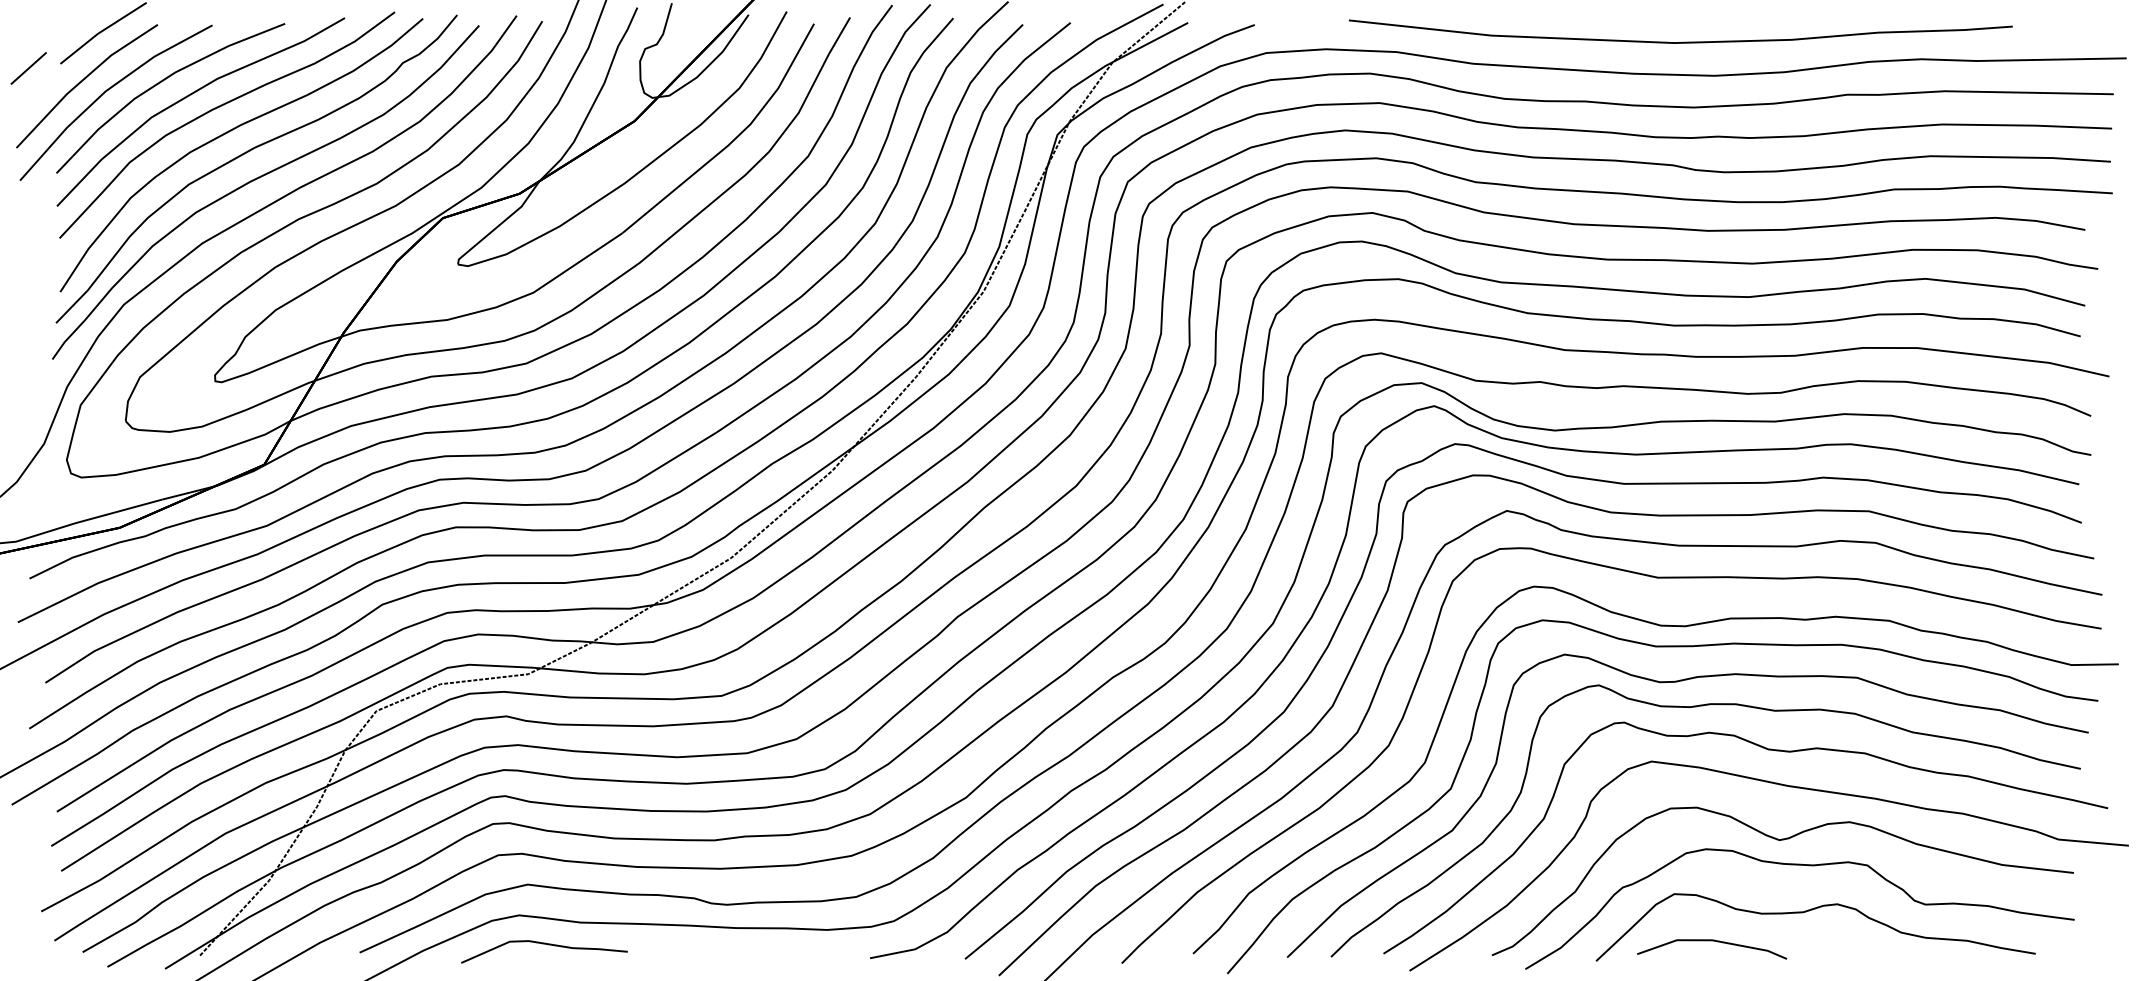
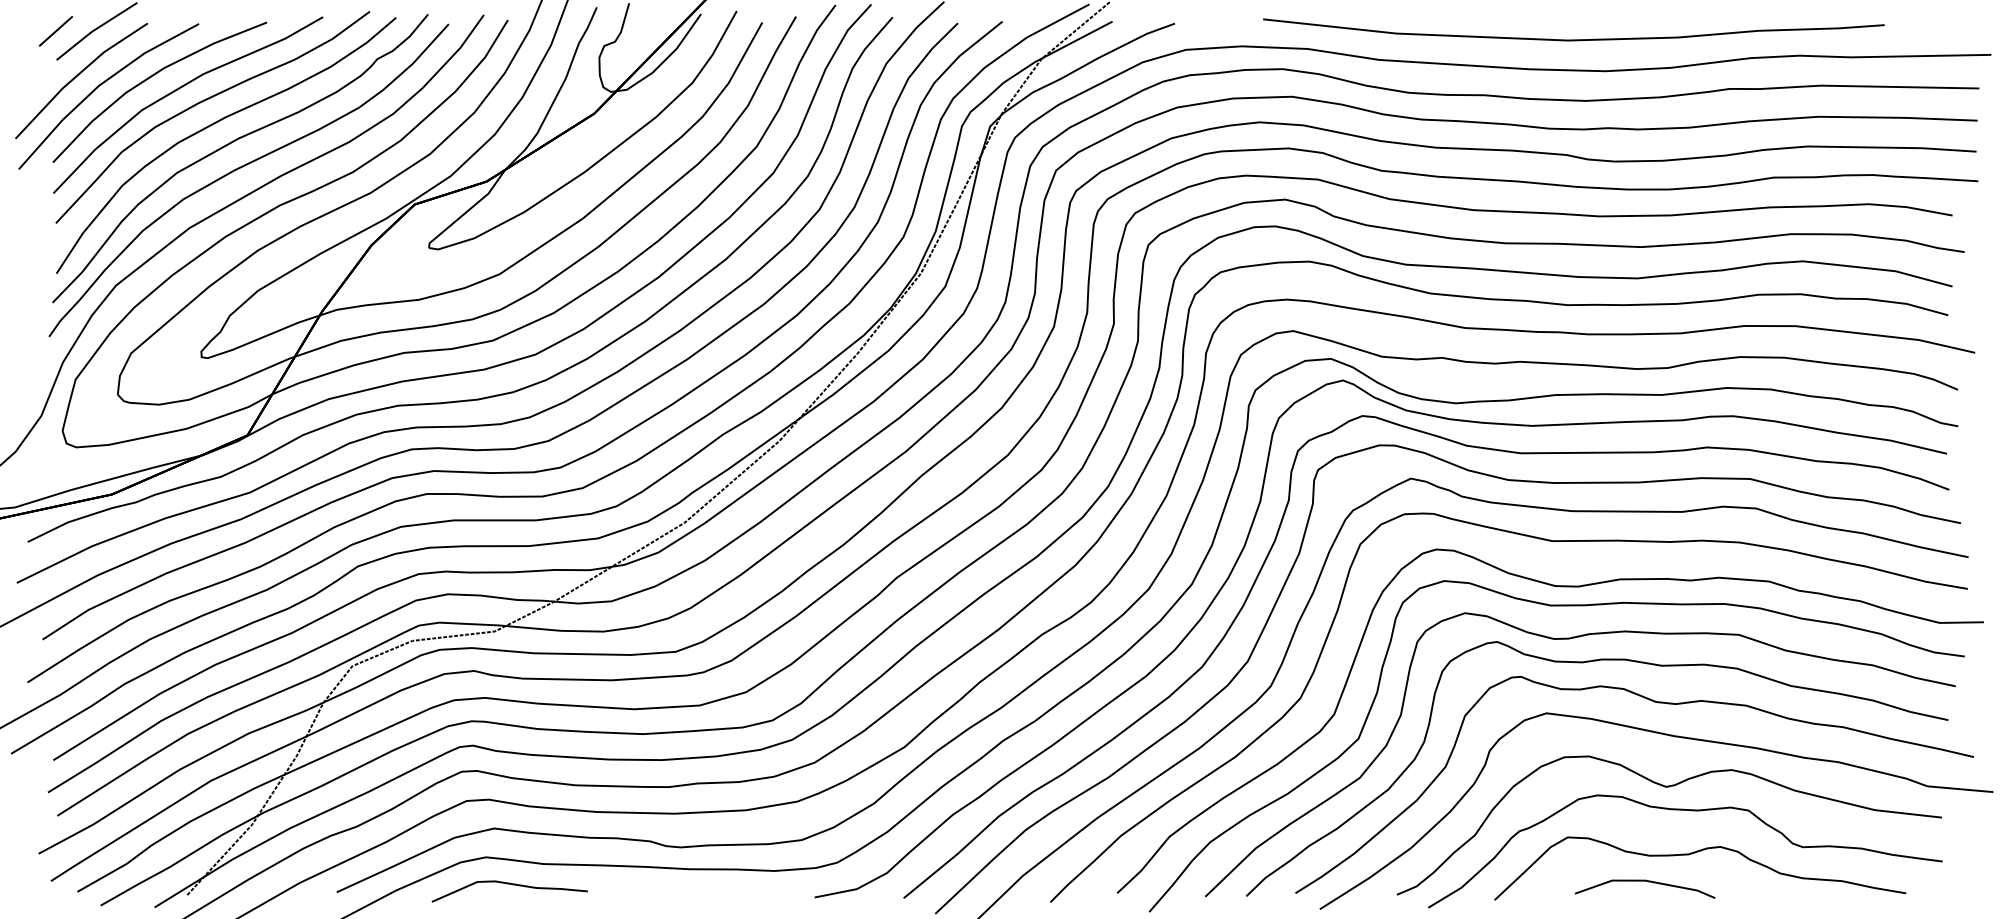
line: (28, 68) -> (55, 31), moved
part: (1715, 942) -> (1648, 882), moved

